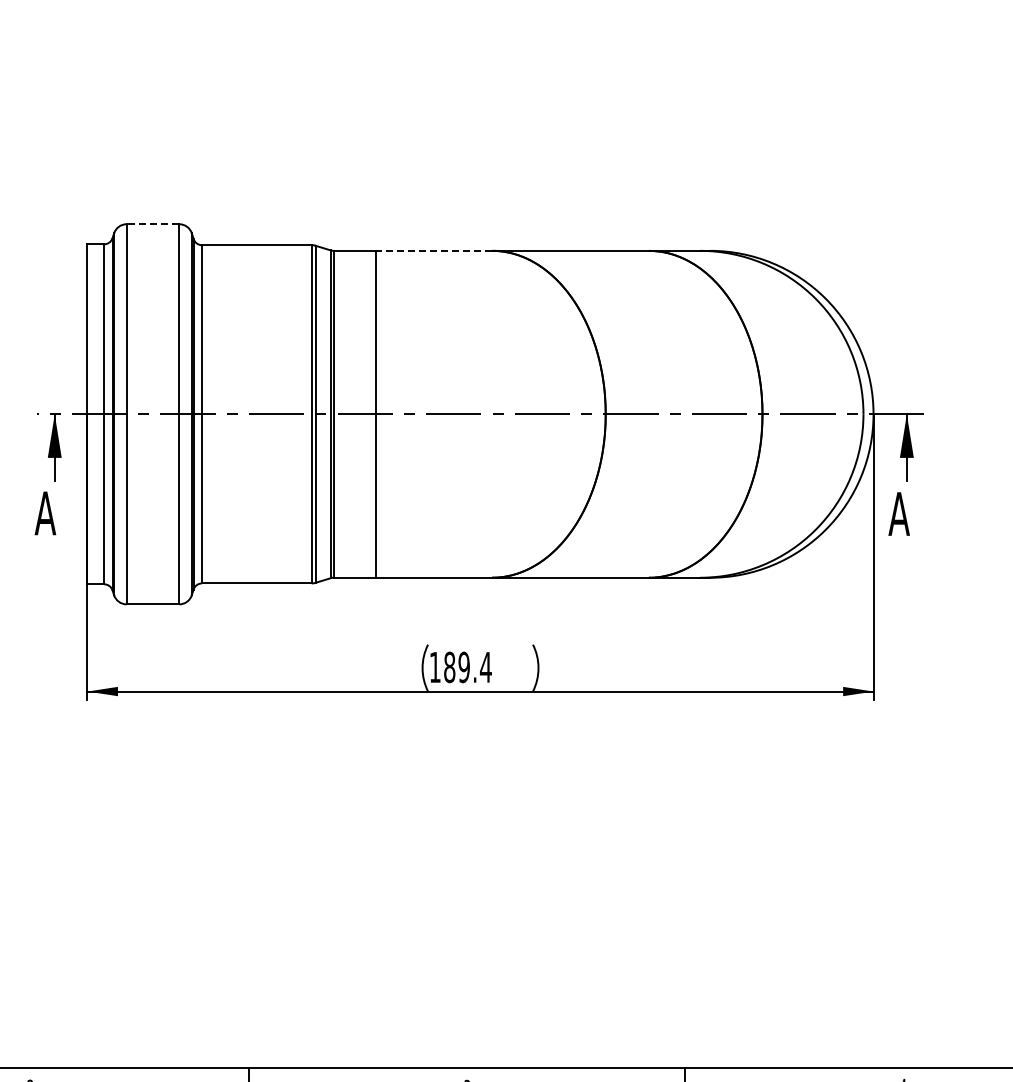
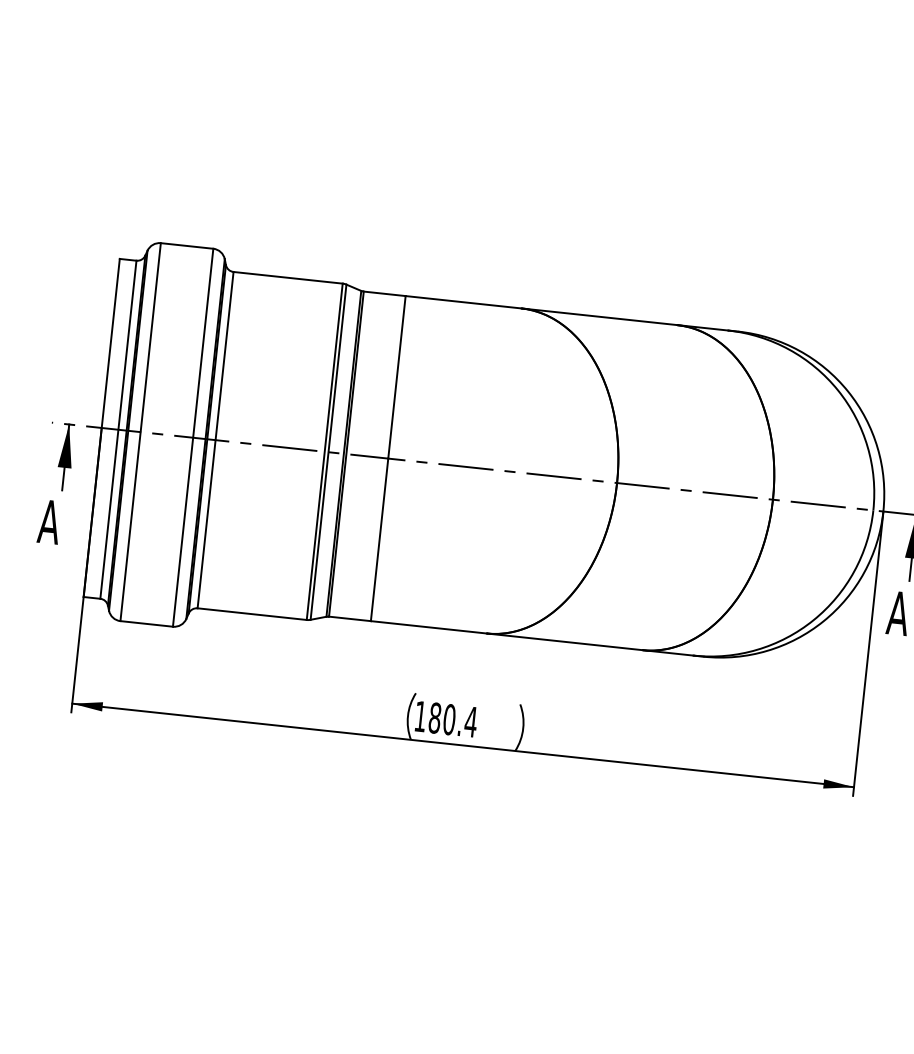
line: (152, 224) -> (186, 246), dashed -> solid
line: (433, 250) -> (463, 301), dashed -> solid
text: (463, 667) -> (448, 719), 189.4 -> 180.4

